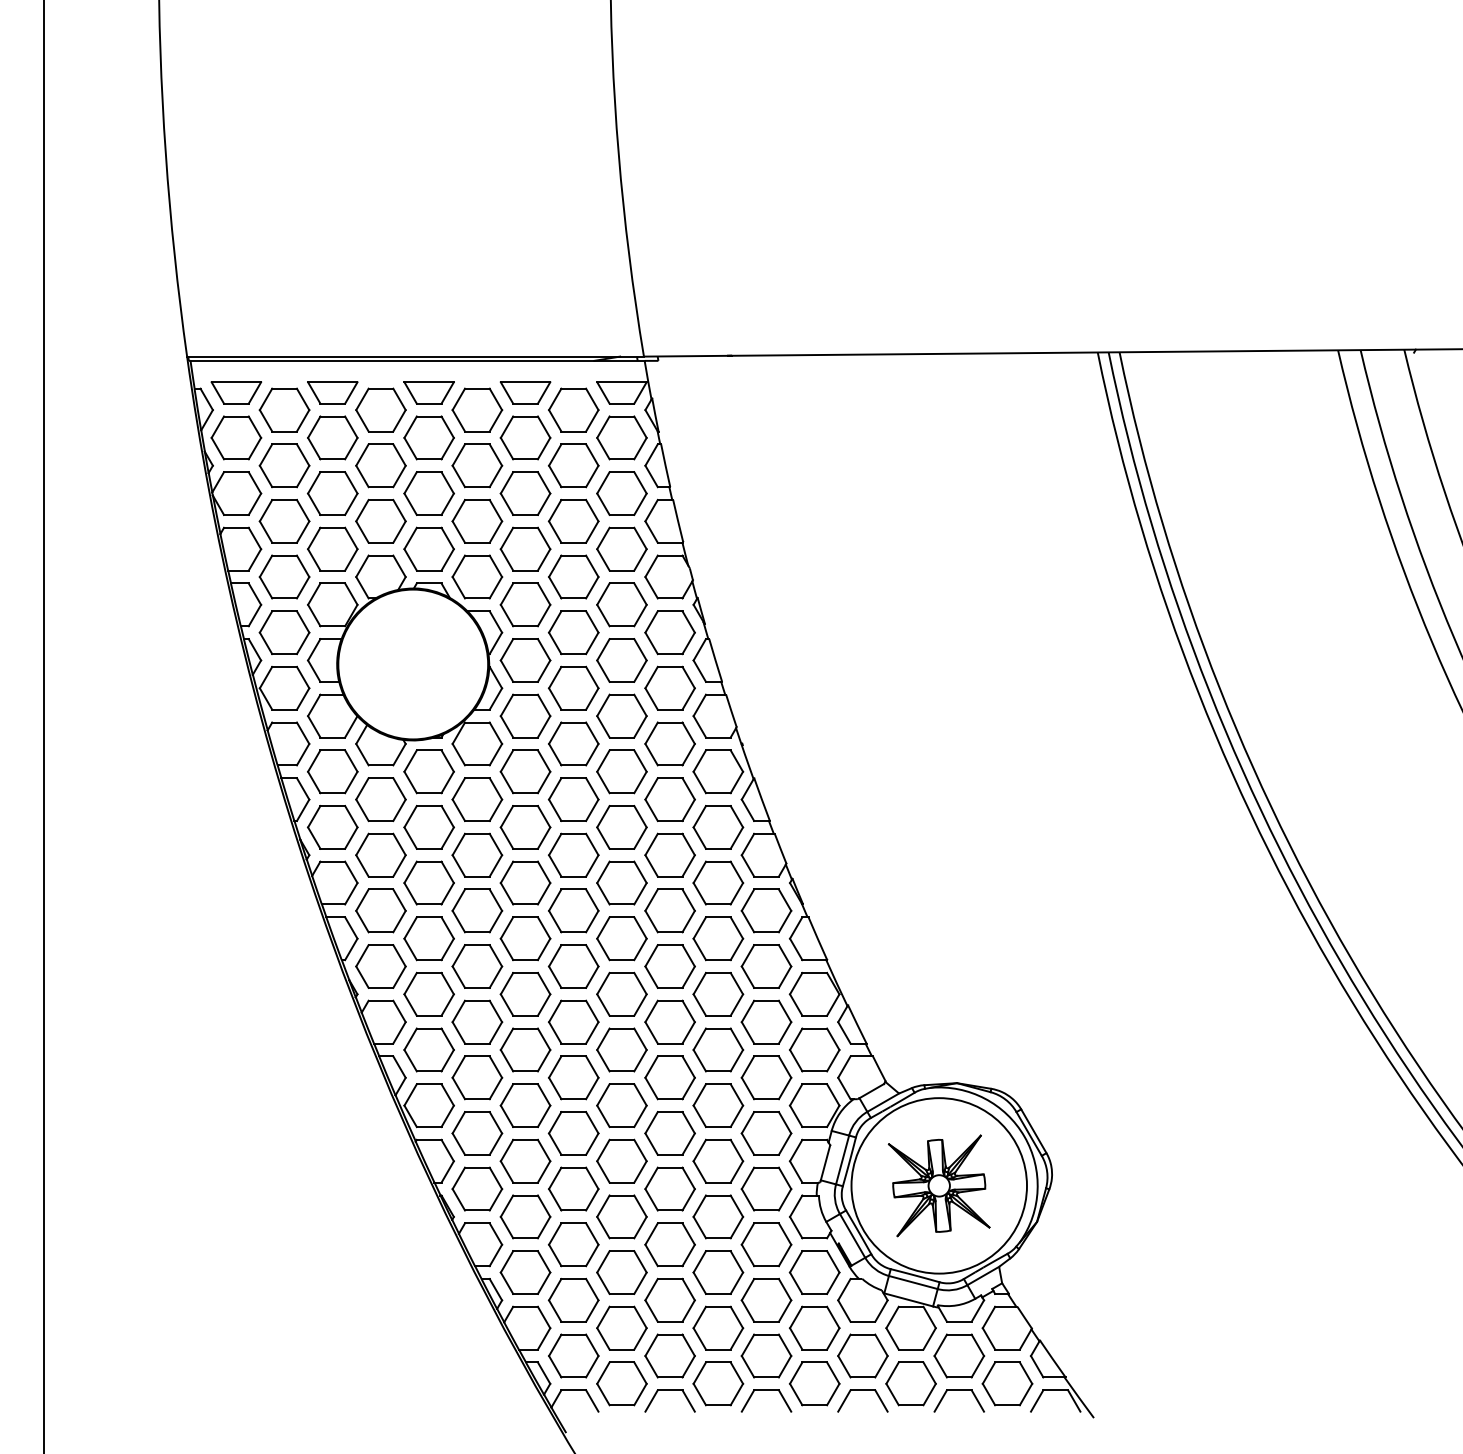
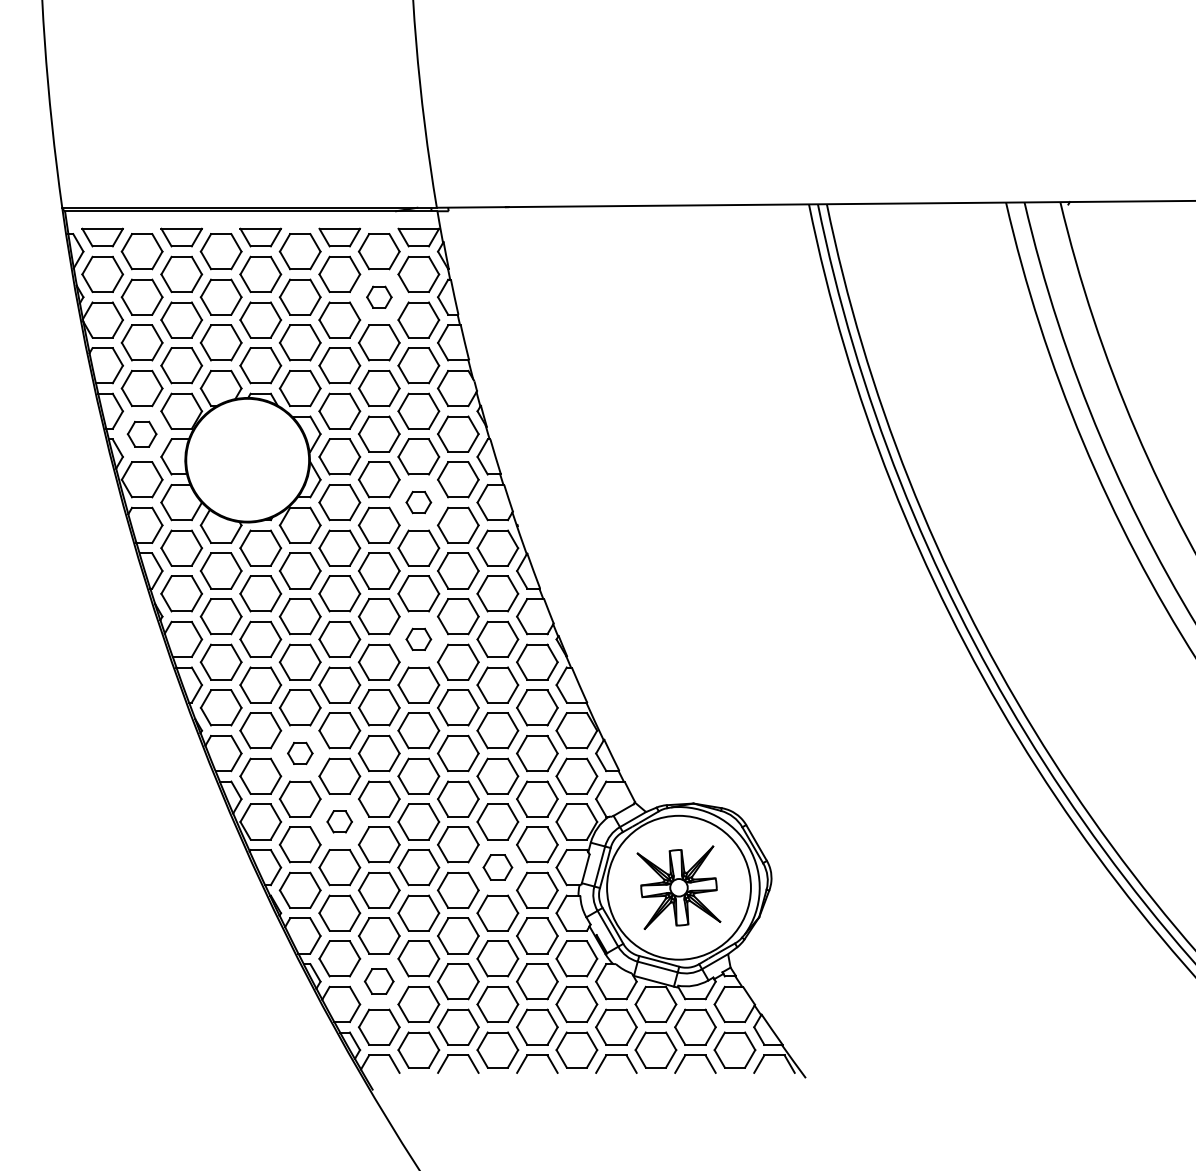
part: (573, 465) -> (379, 297), size x0.6
part: (284, 632) -> (142, 433), size x0.7
part: (621, 715) -> (418, 502), size x0.6
part: (621, 882) -> (418, 638), size x0.6
part: (477, 1021) -> (300, 752), size x0.6
part: (525, 1105) -> (339, 821), size x0.6
part: (718, 1160) -> (497, 866), size x0.7
part: (573, 1299) -> (379, 980), size x0.7

